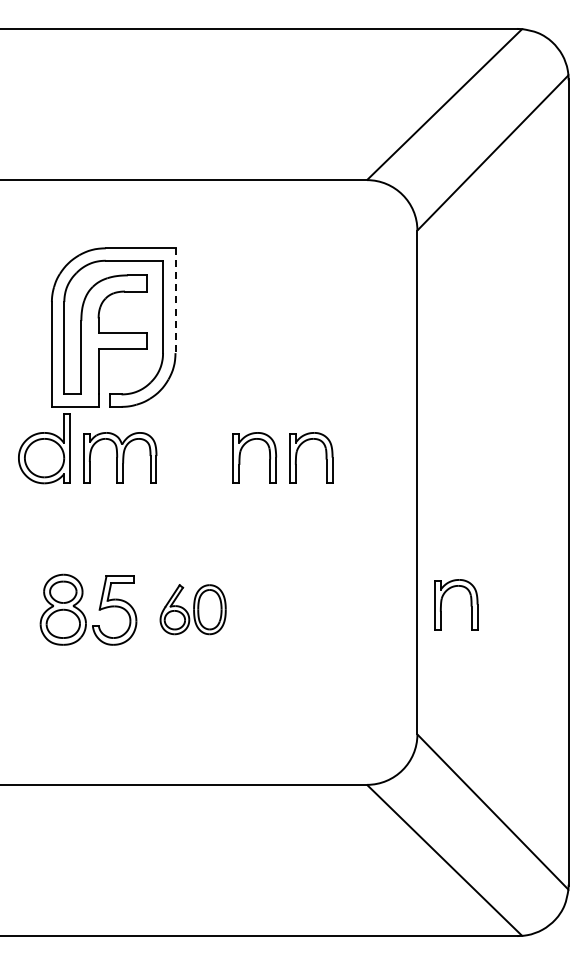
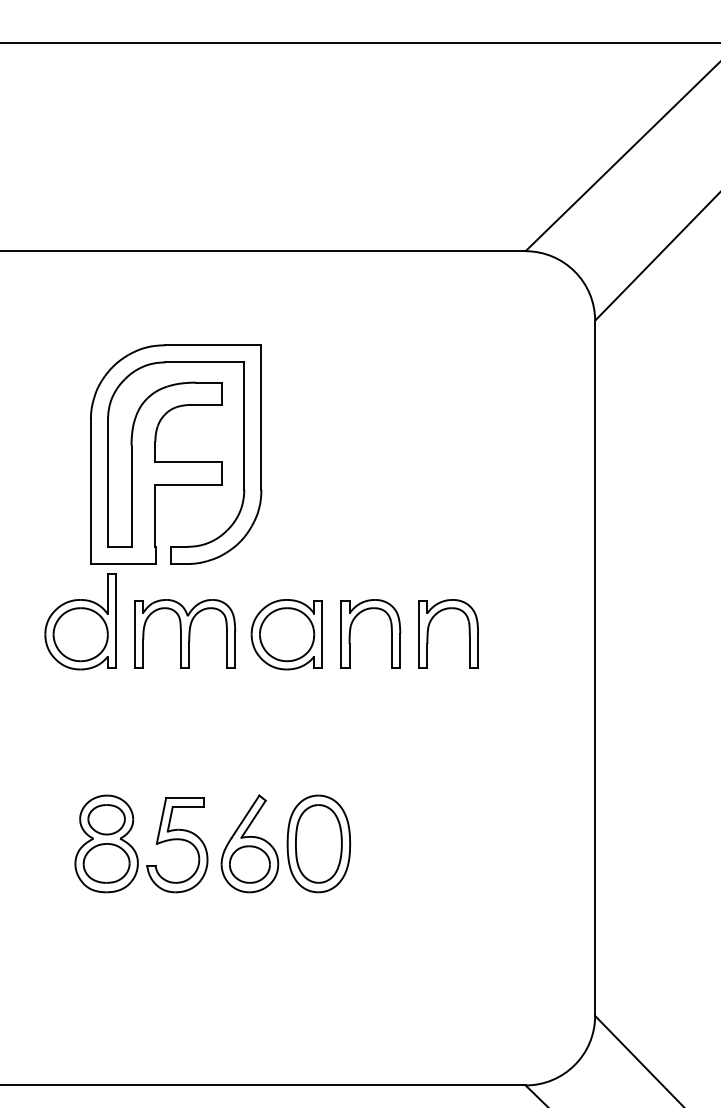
line: (175, 301) -> (261, 418), dashed -> solid
part: (193, 458) -> (286, 635), added
part: (470, 604) -> (668, 836), removed
part: (192, 609) -> (284, 843), size x1.43

